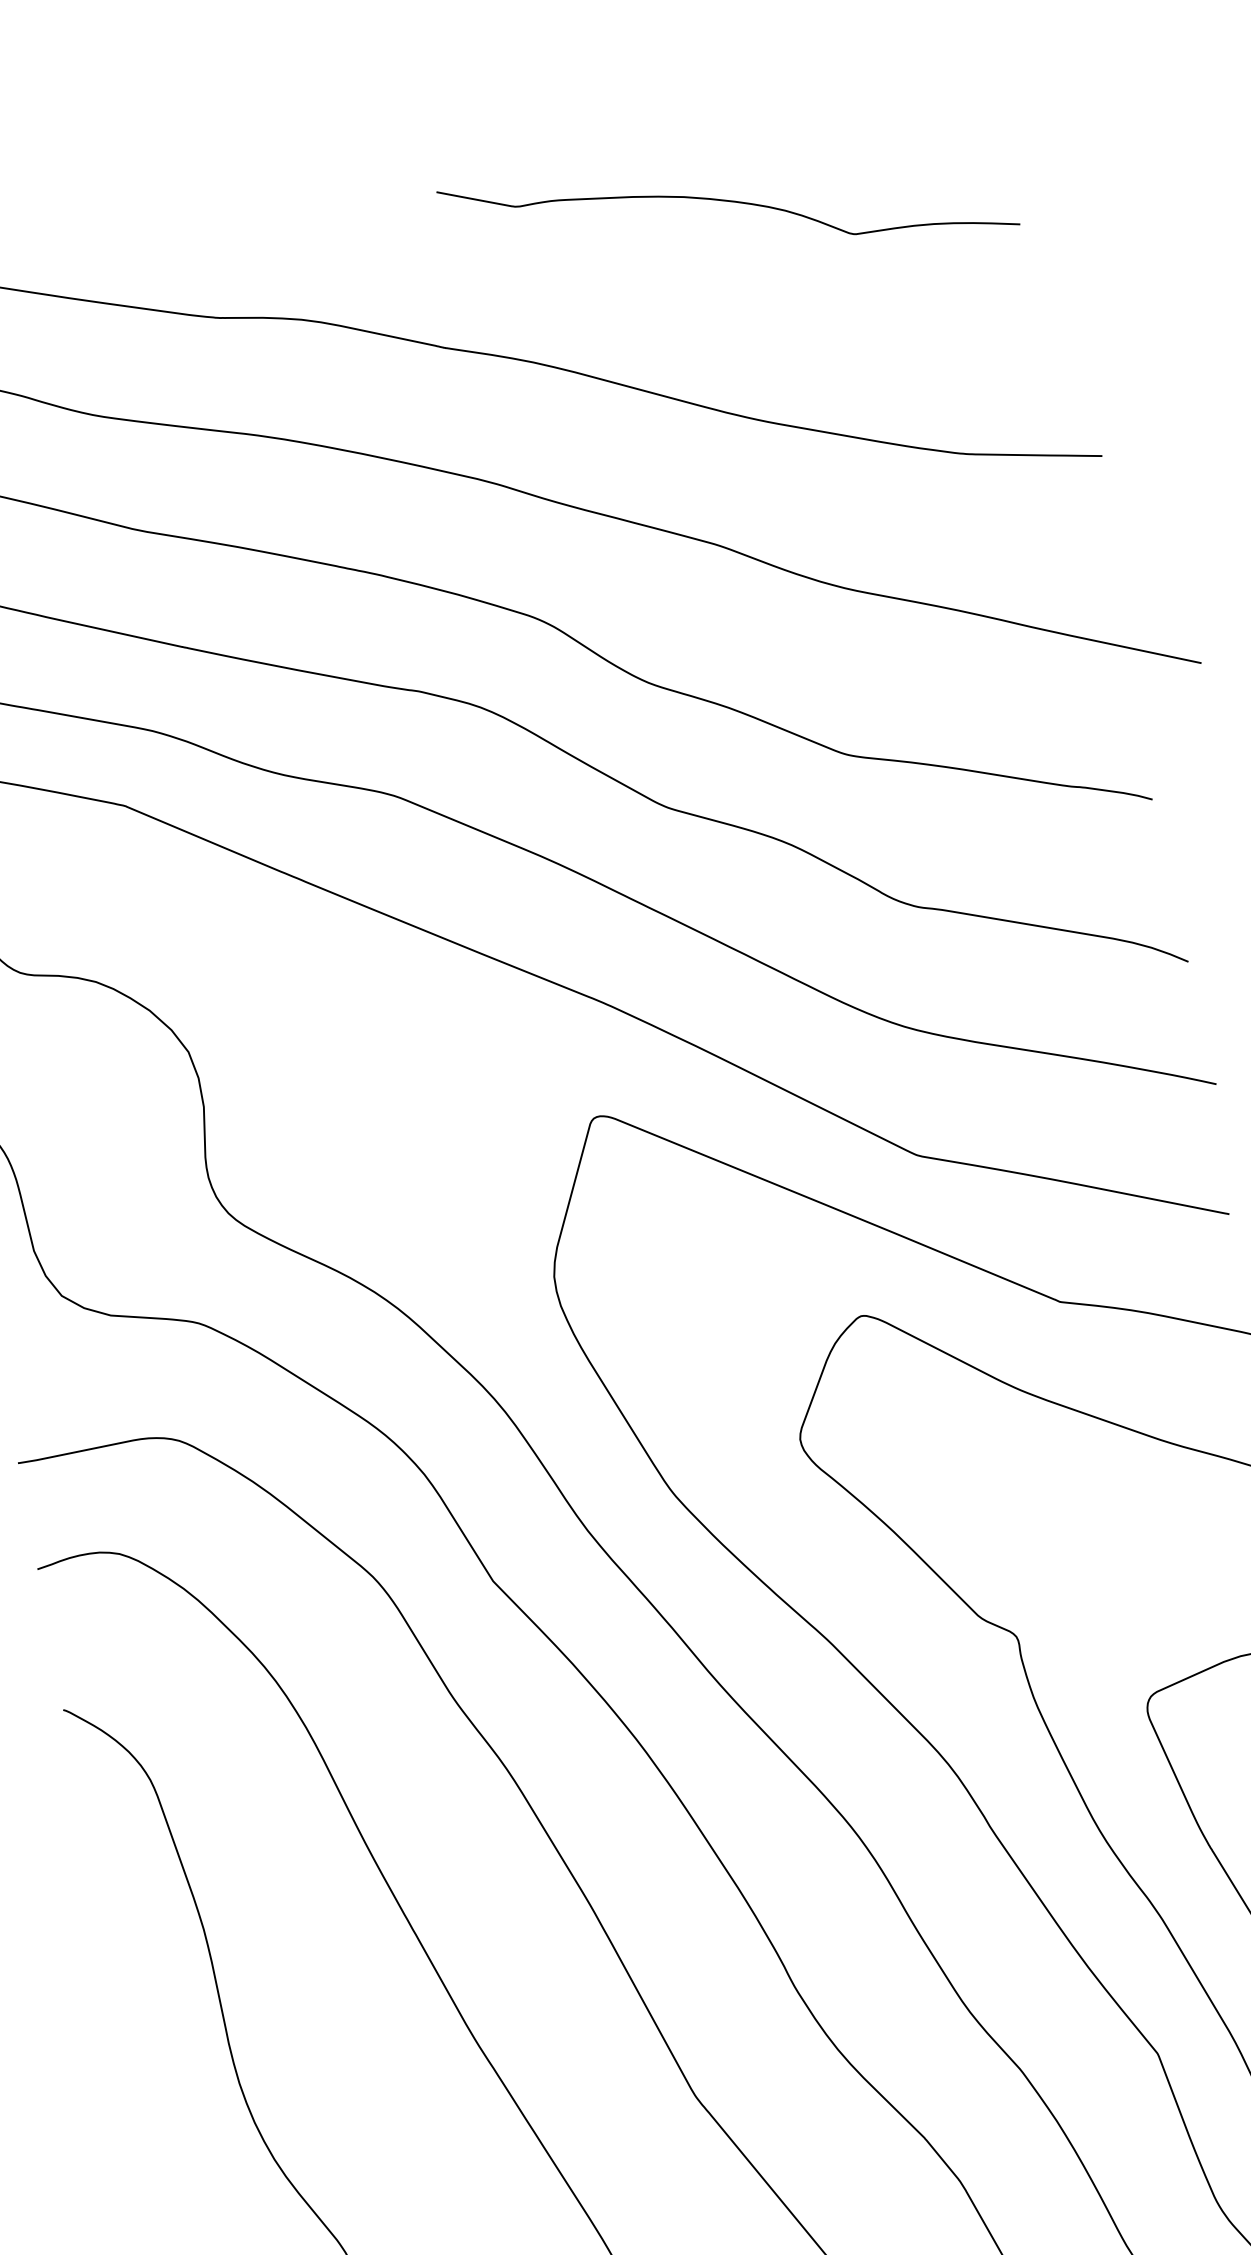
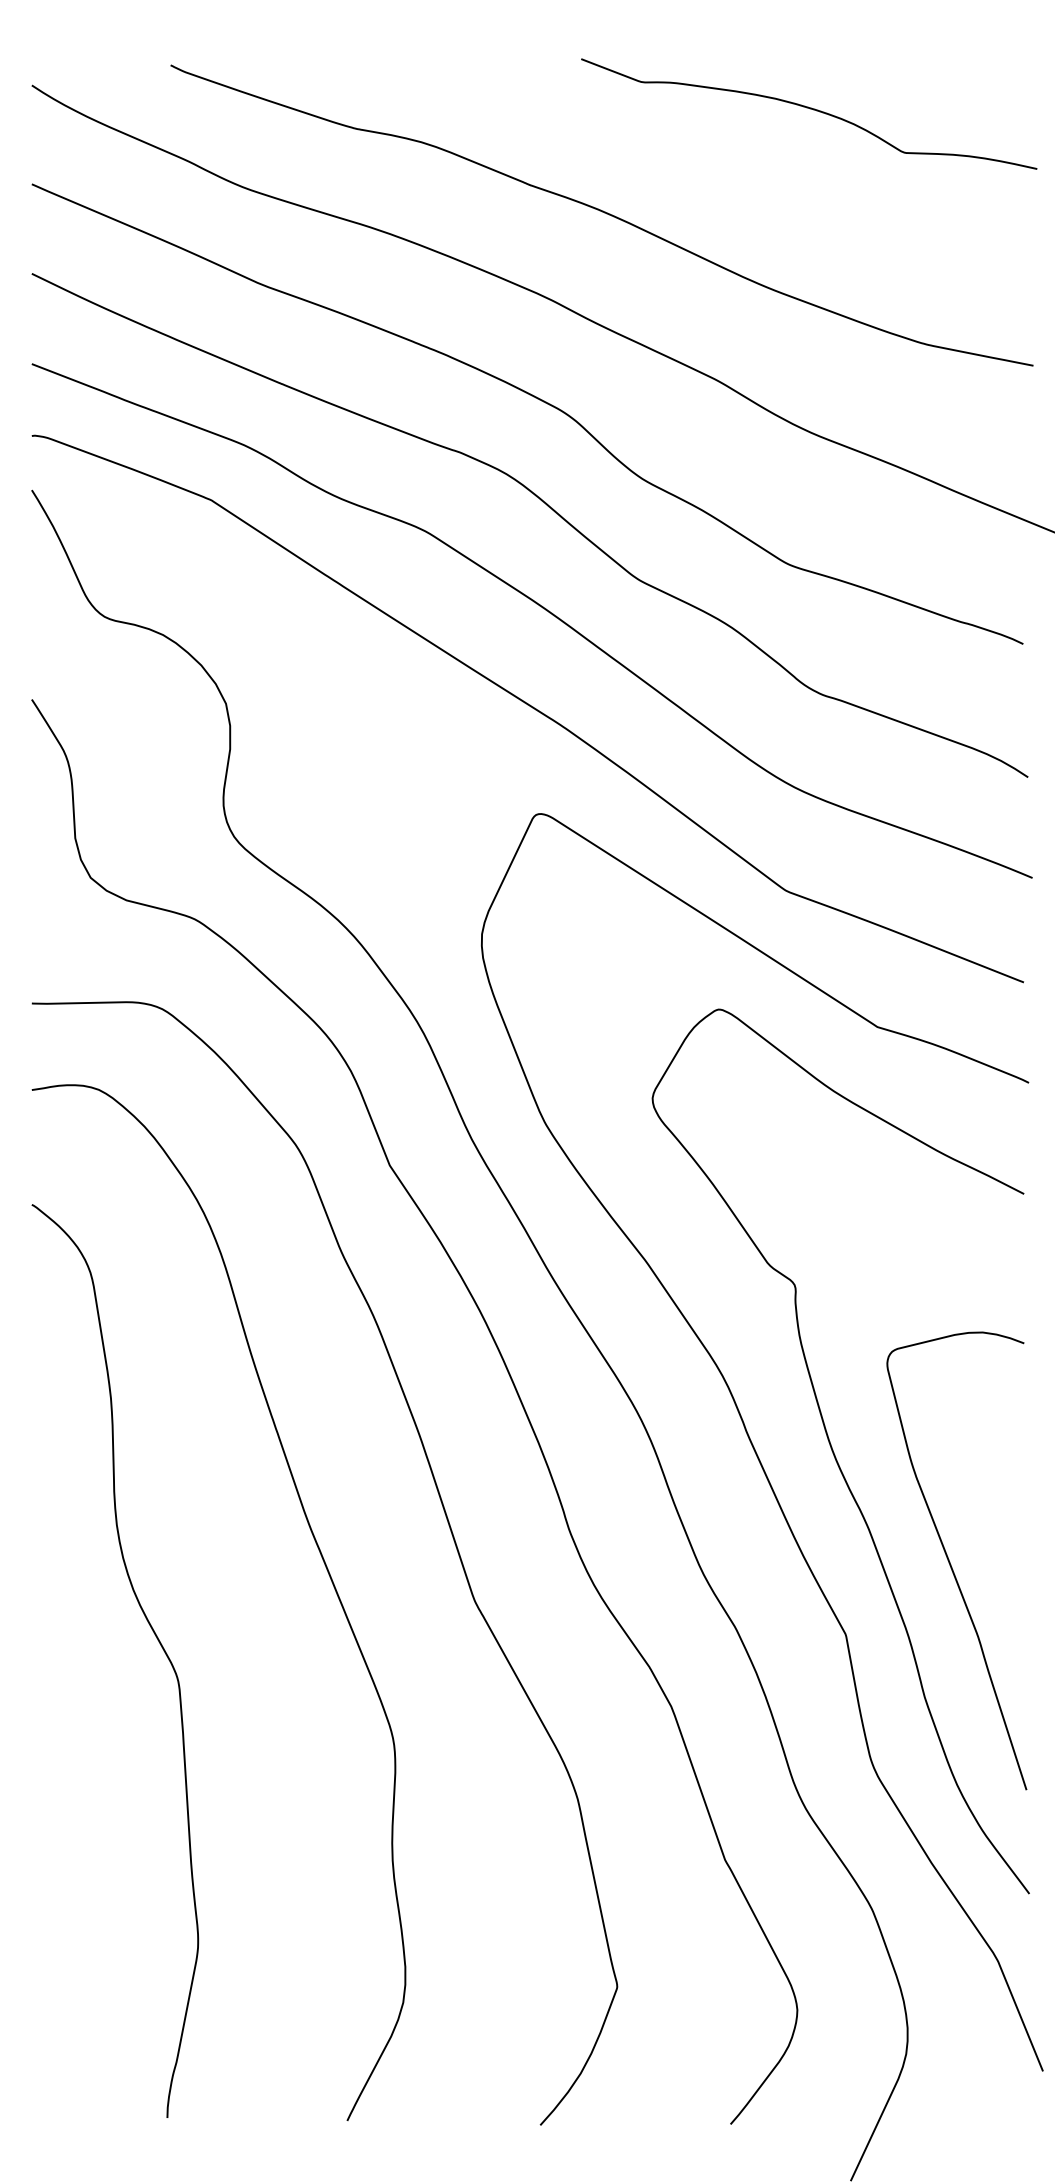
curve: (728, 202) -> (810, 109), moved

